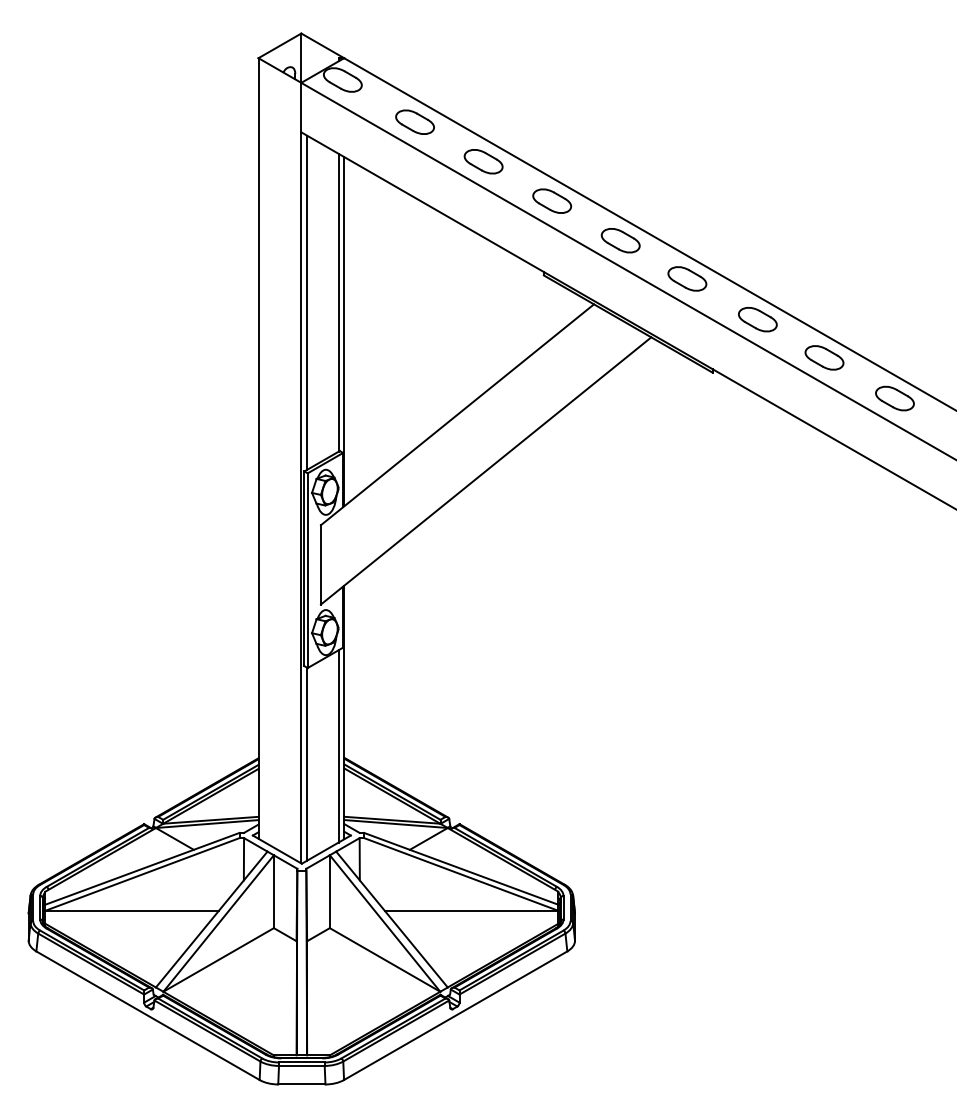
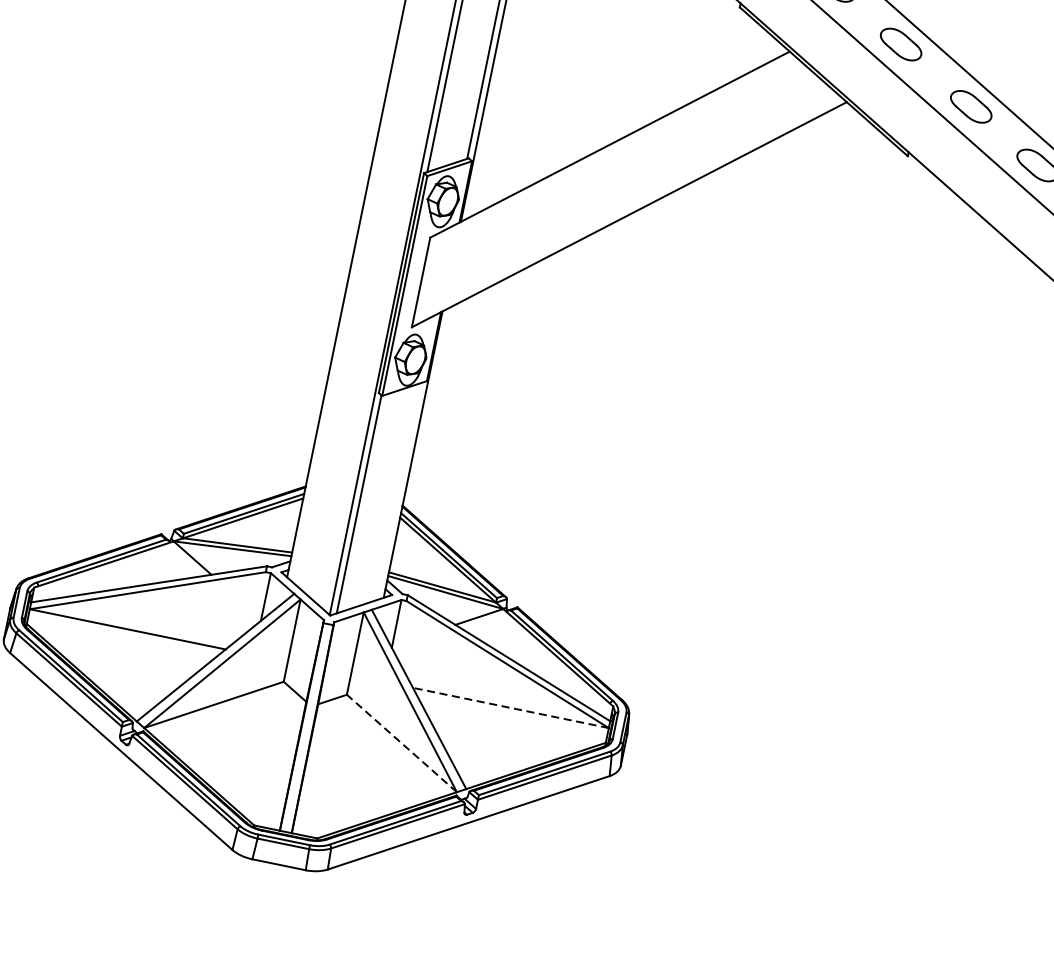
line: (338, 746) -> (398, 491), removed
line: (471, 910) -> (510, 707), solid -> dashed
line: (385, 959) -> (402, 743), solid -> dashed

